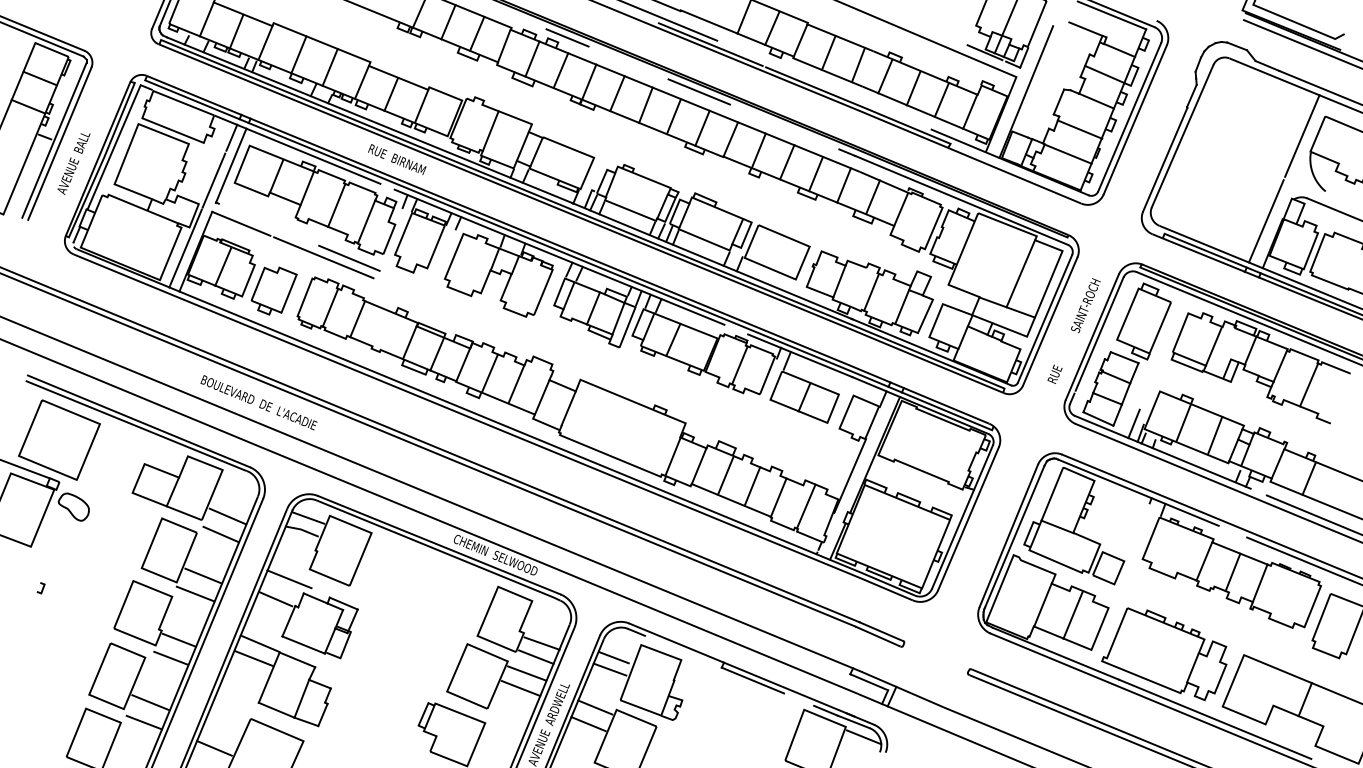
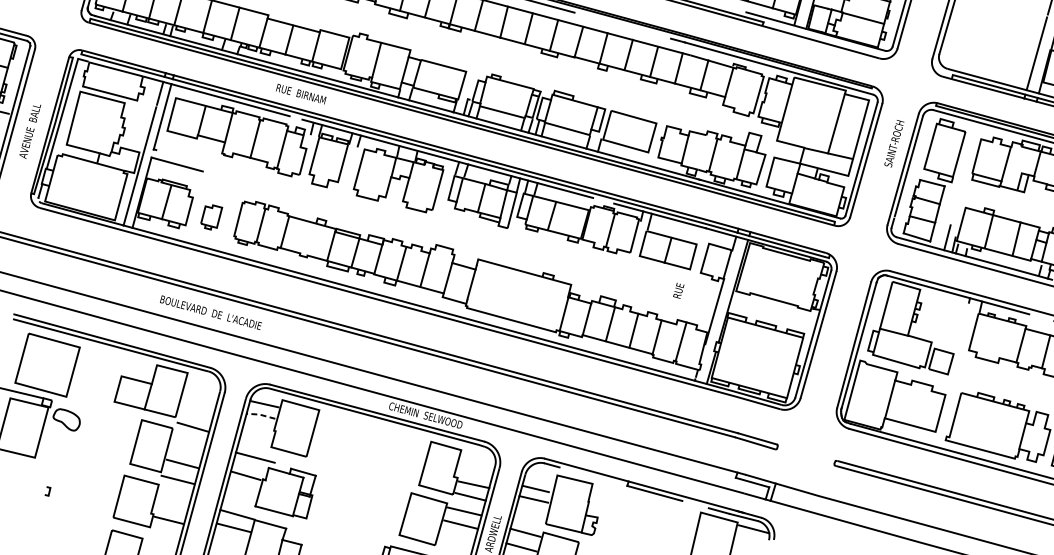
line: (323, 257) -> (249, 184), removed
line: (349, 257) -> (271, 181), removed
part: (273, 290) -> (211, 217), size x0.6
text: (1054, 373) -> (678, 290), moved
line: (227, 516) -> (196, 411), removed
line: (301, 529) -> (260, 414), solid -> dashed
line: (1072, 614) -> (915, 404), removed
line: (171, 657) -> (164, 535), removed

